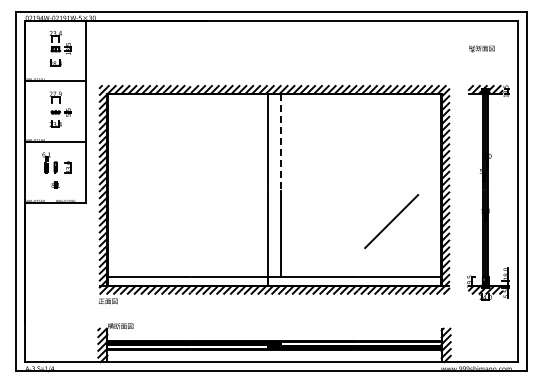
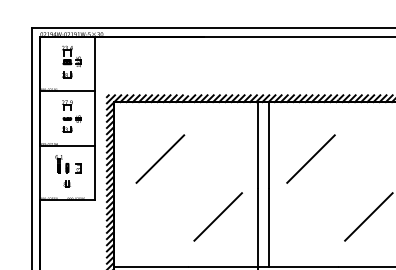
line: (280, 141) -> (269, 145), dashed -> solid
line: (158, 156) -> (159, 158), added
line: (326, 156) -> (310, 158), added
line: (223, 221) -> (217, 216), added

